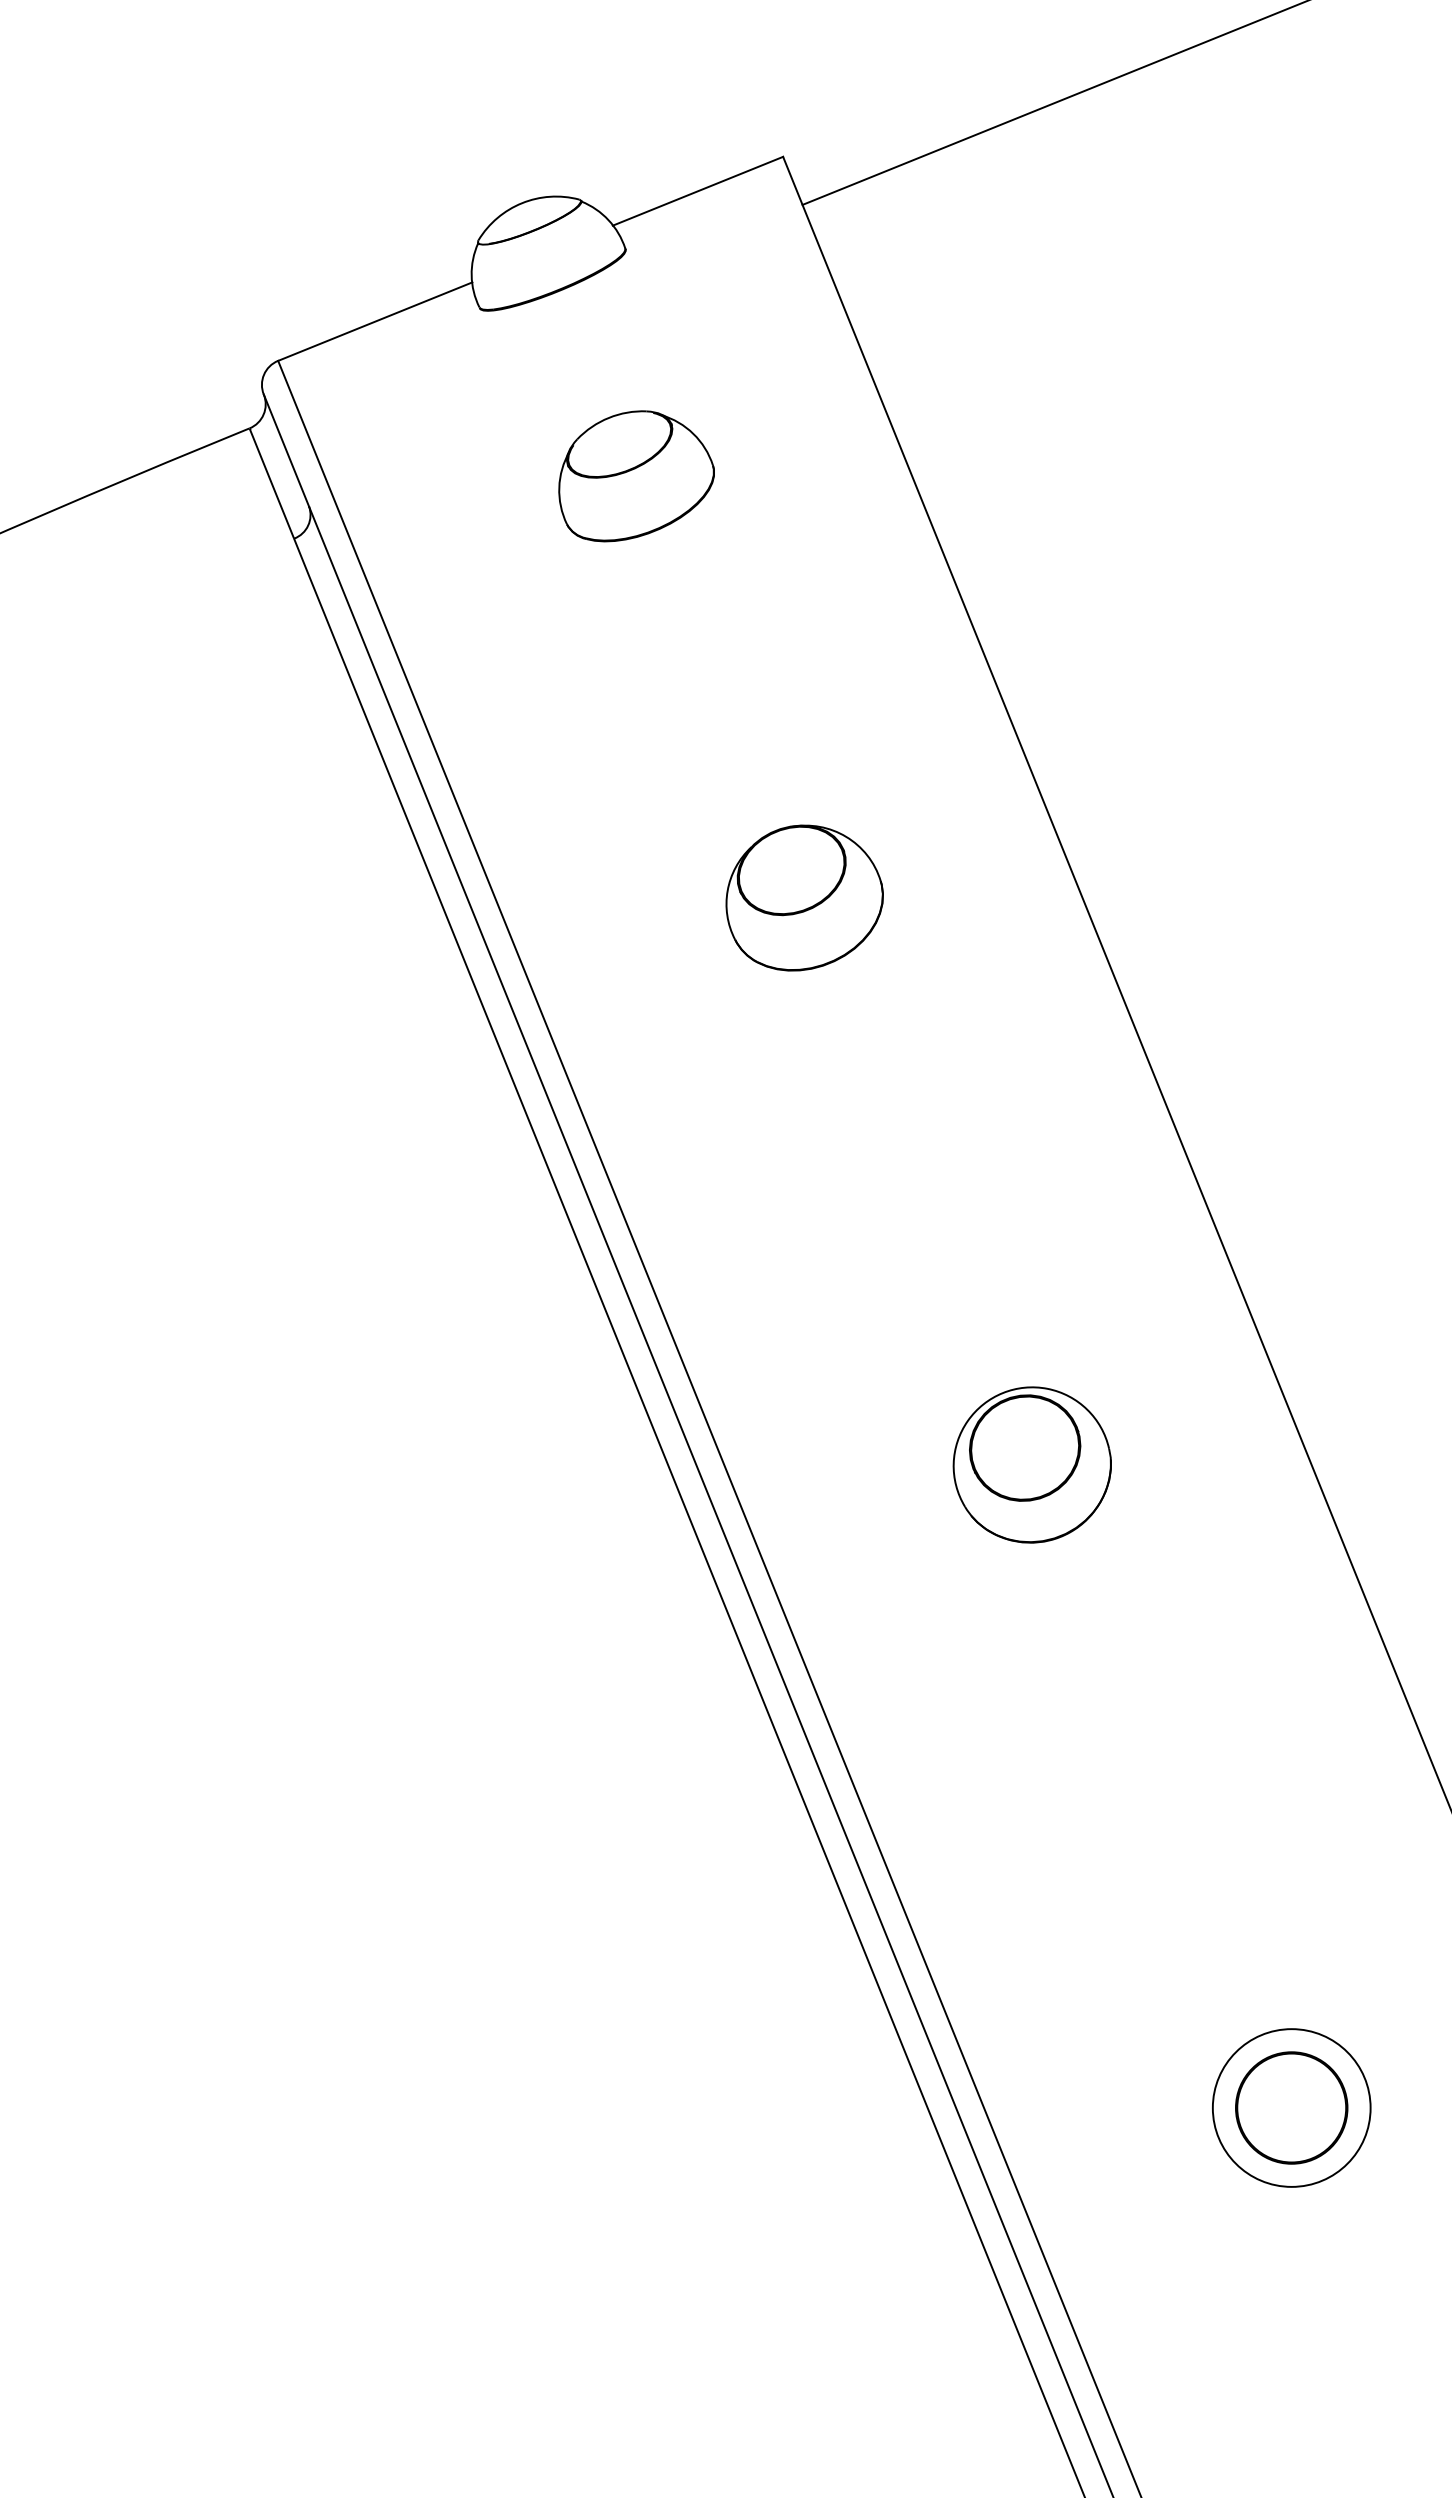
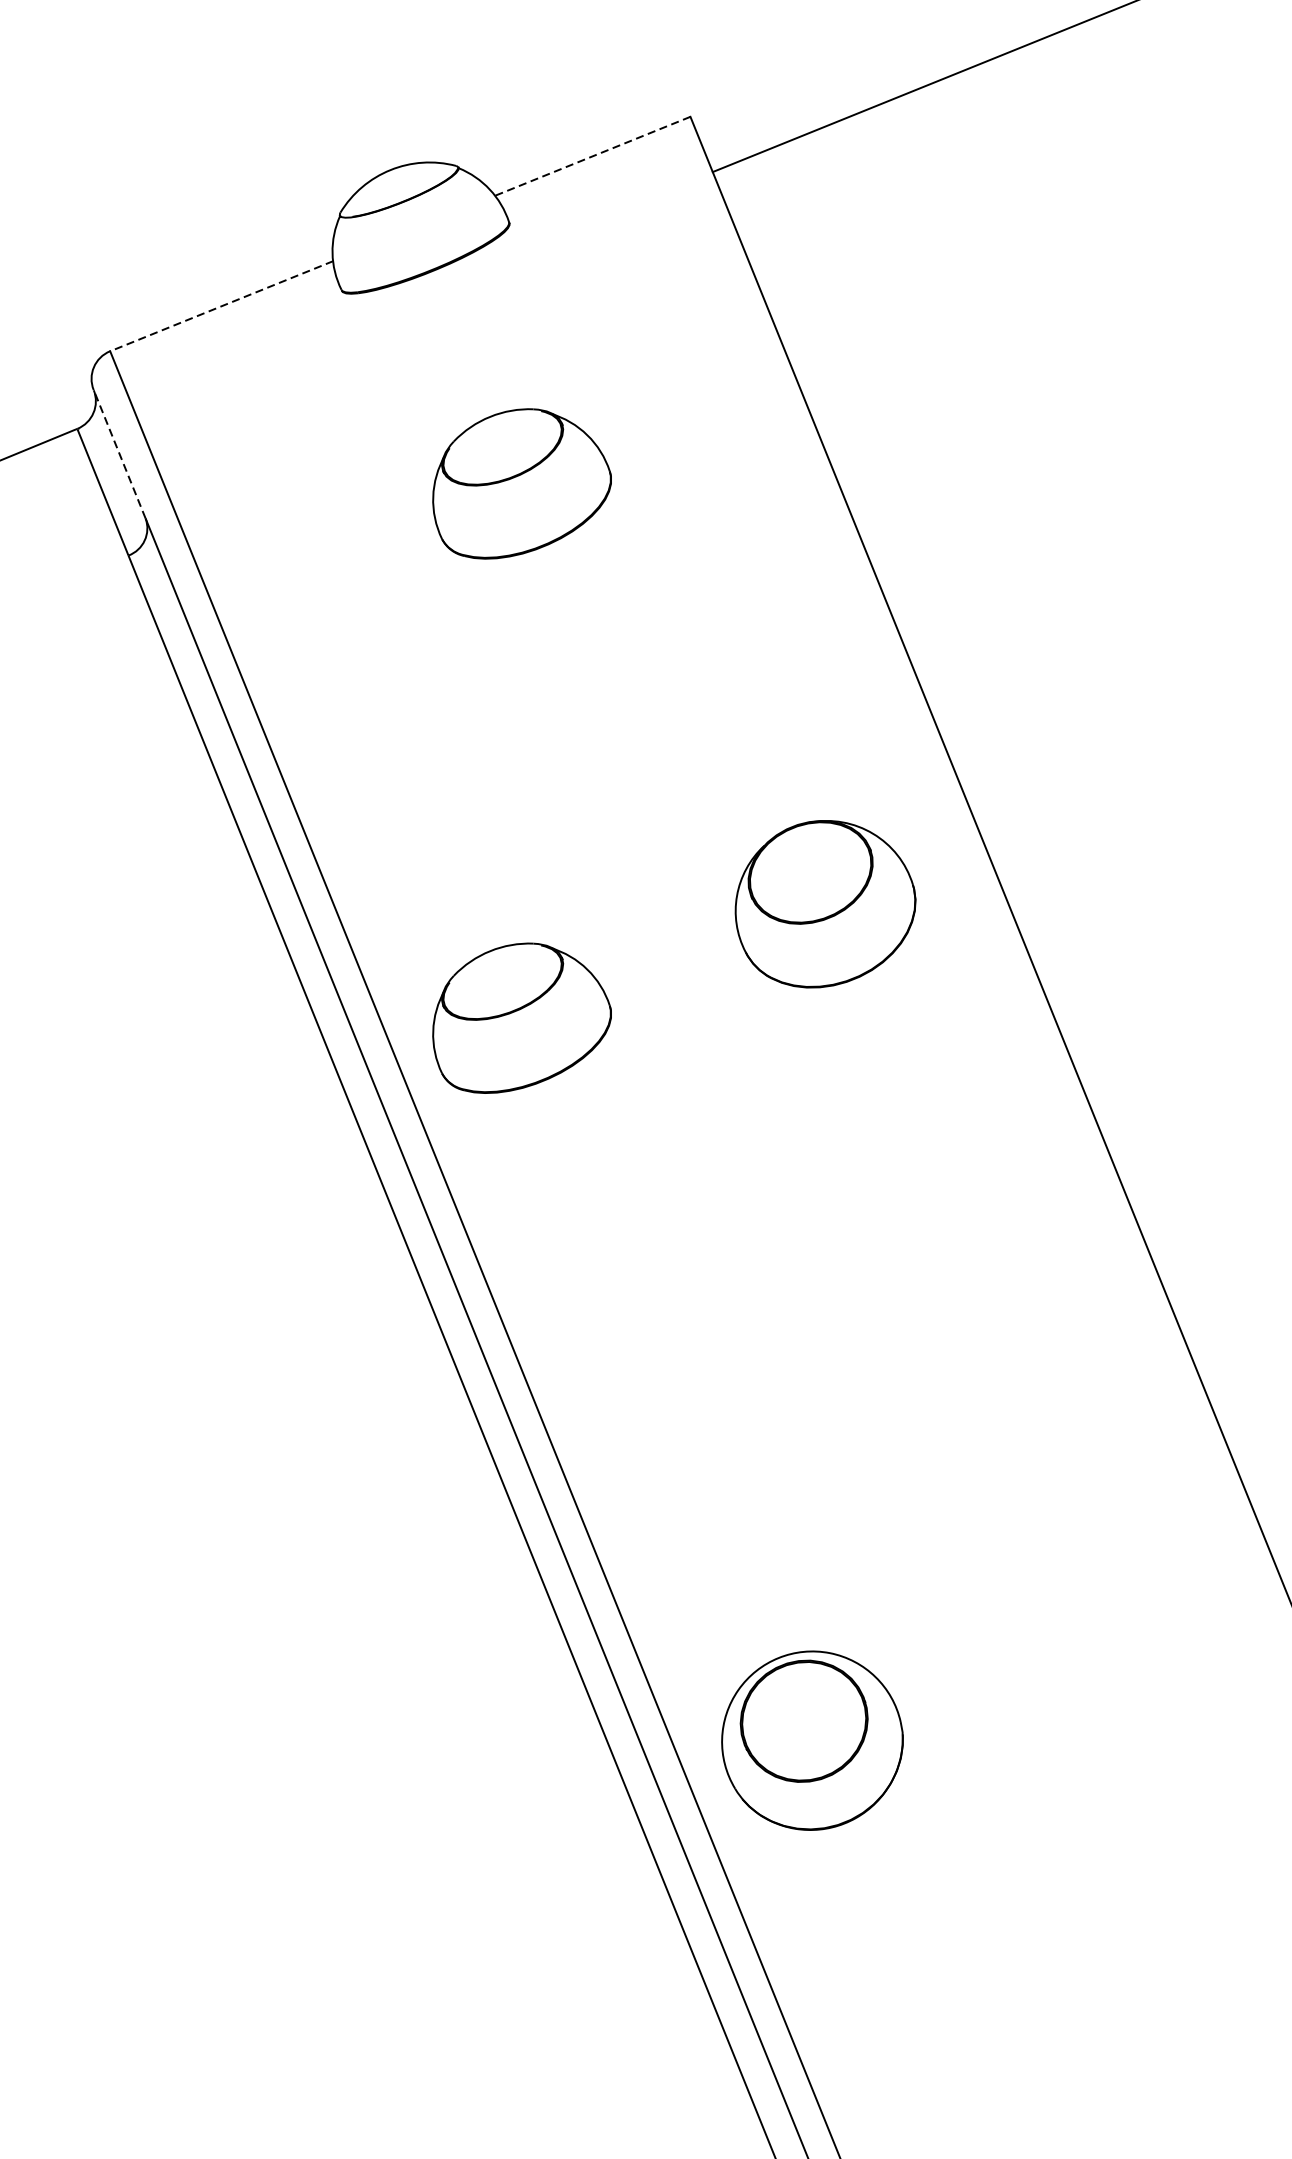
line: (697, 191) -> (592, 156), solid -> dashed
line: (375, 321) -> (222, 306), solid -> dashed
line: (286, 450) -> (119, 454), solid -> dashed
part: (804, 897) -> (825, 903), moved
part: (636, 941) -> (521, 1018), added
part: (1031, 1464) -> (811, 1740), moved

